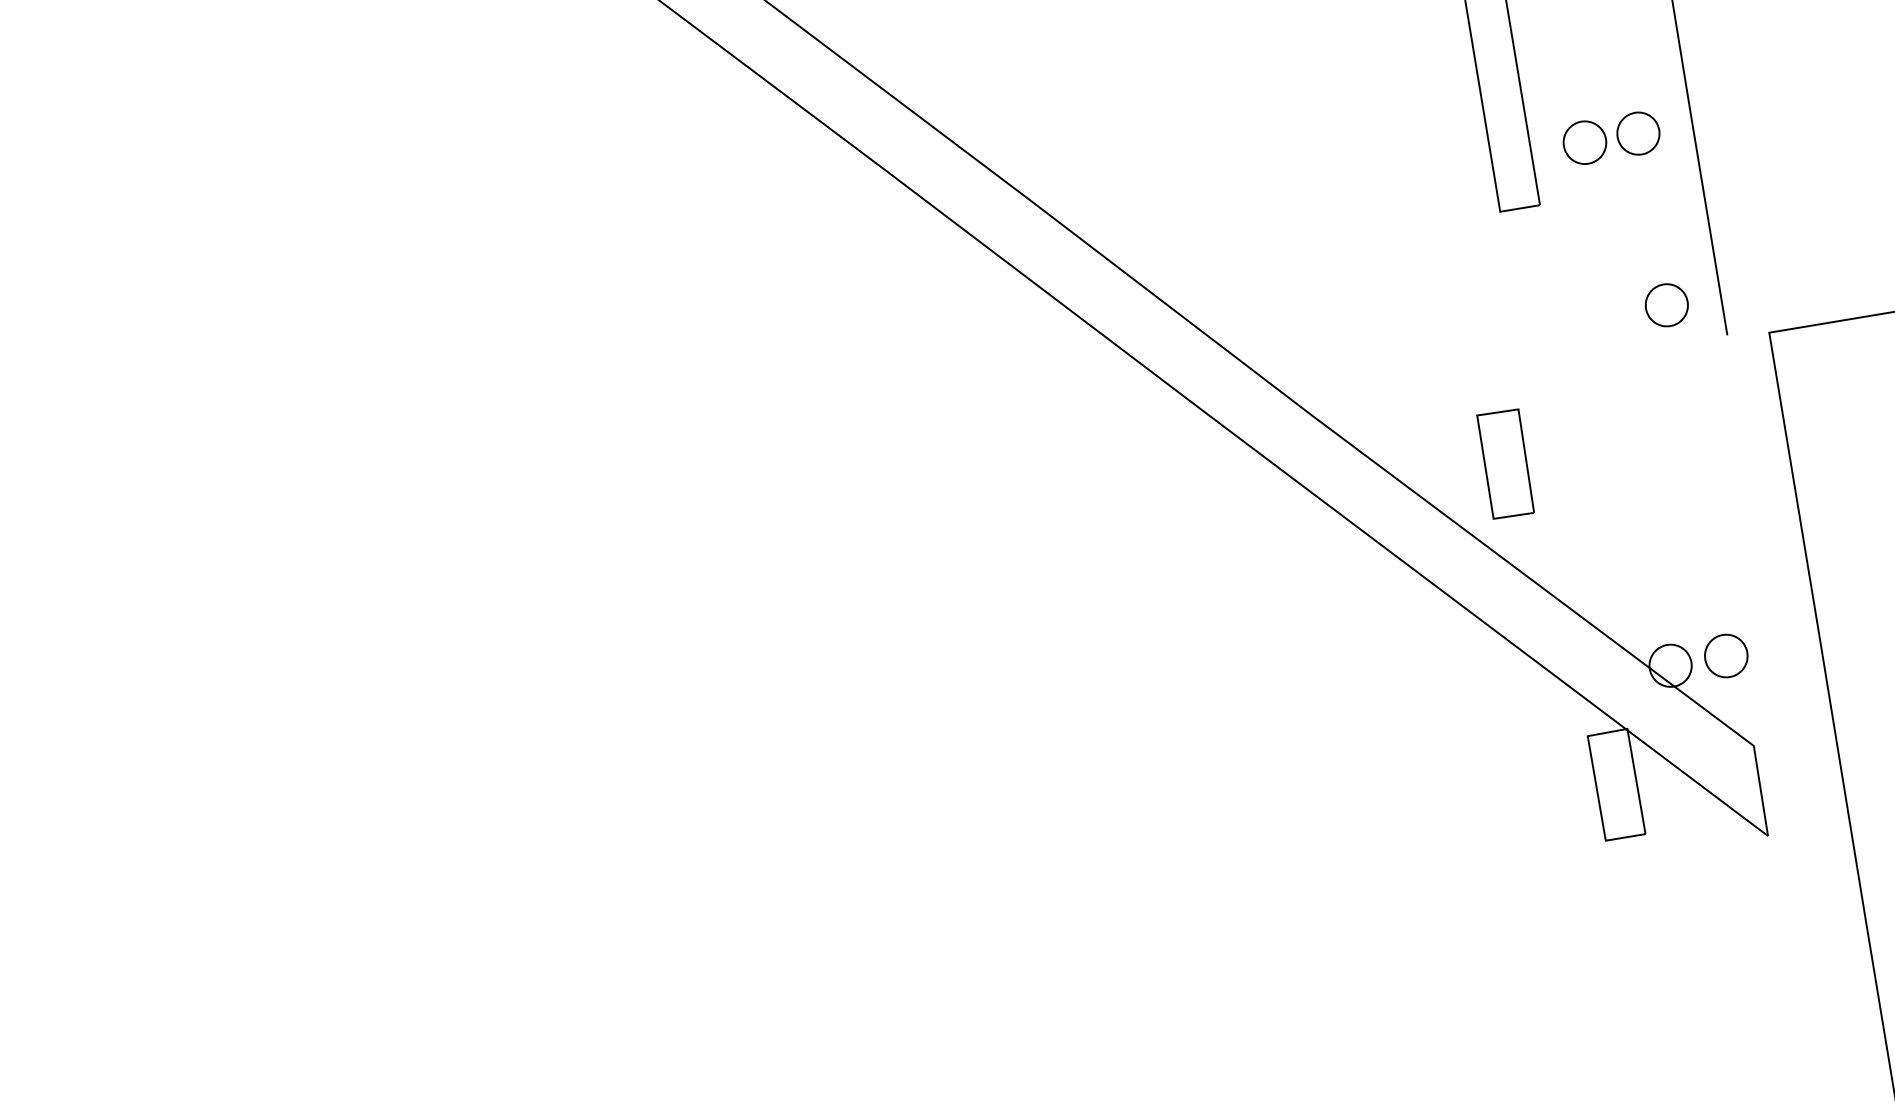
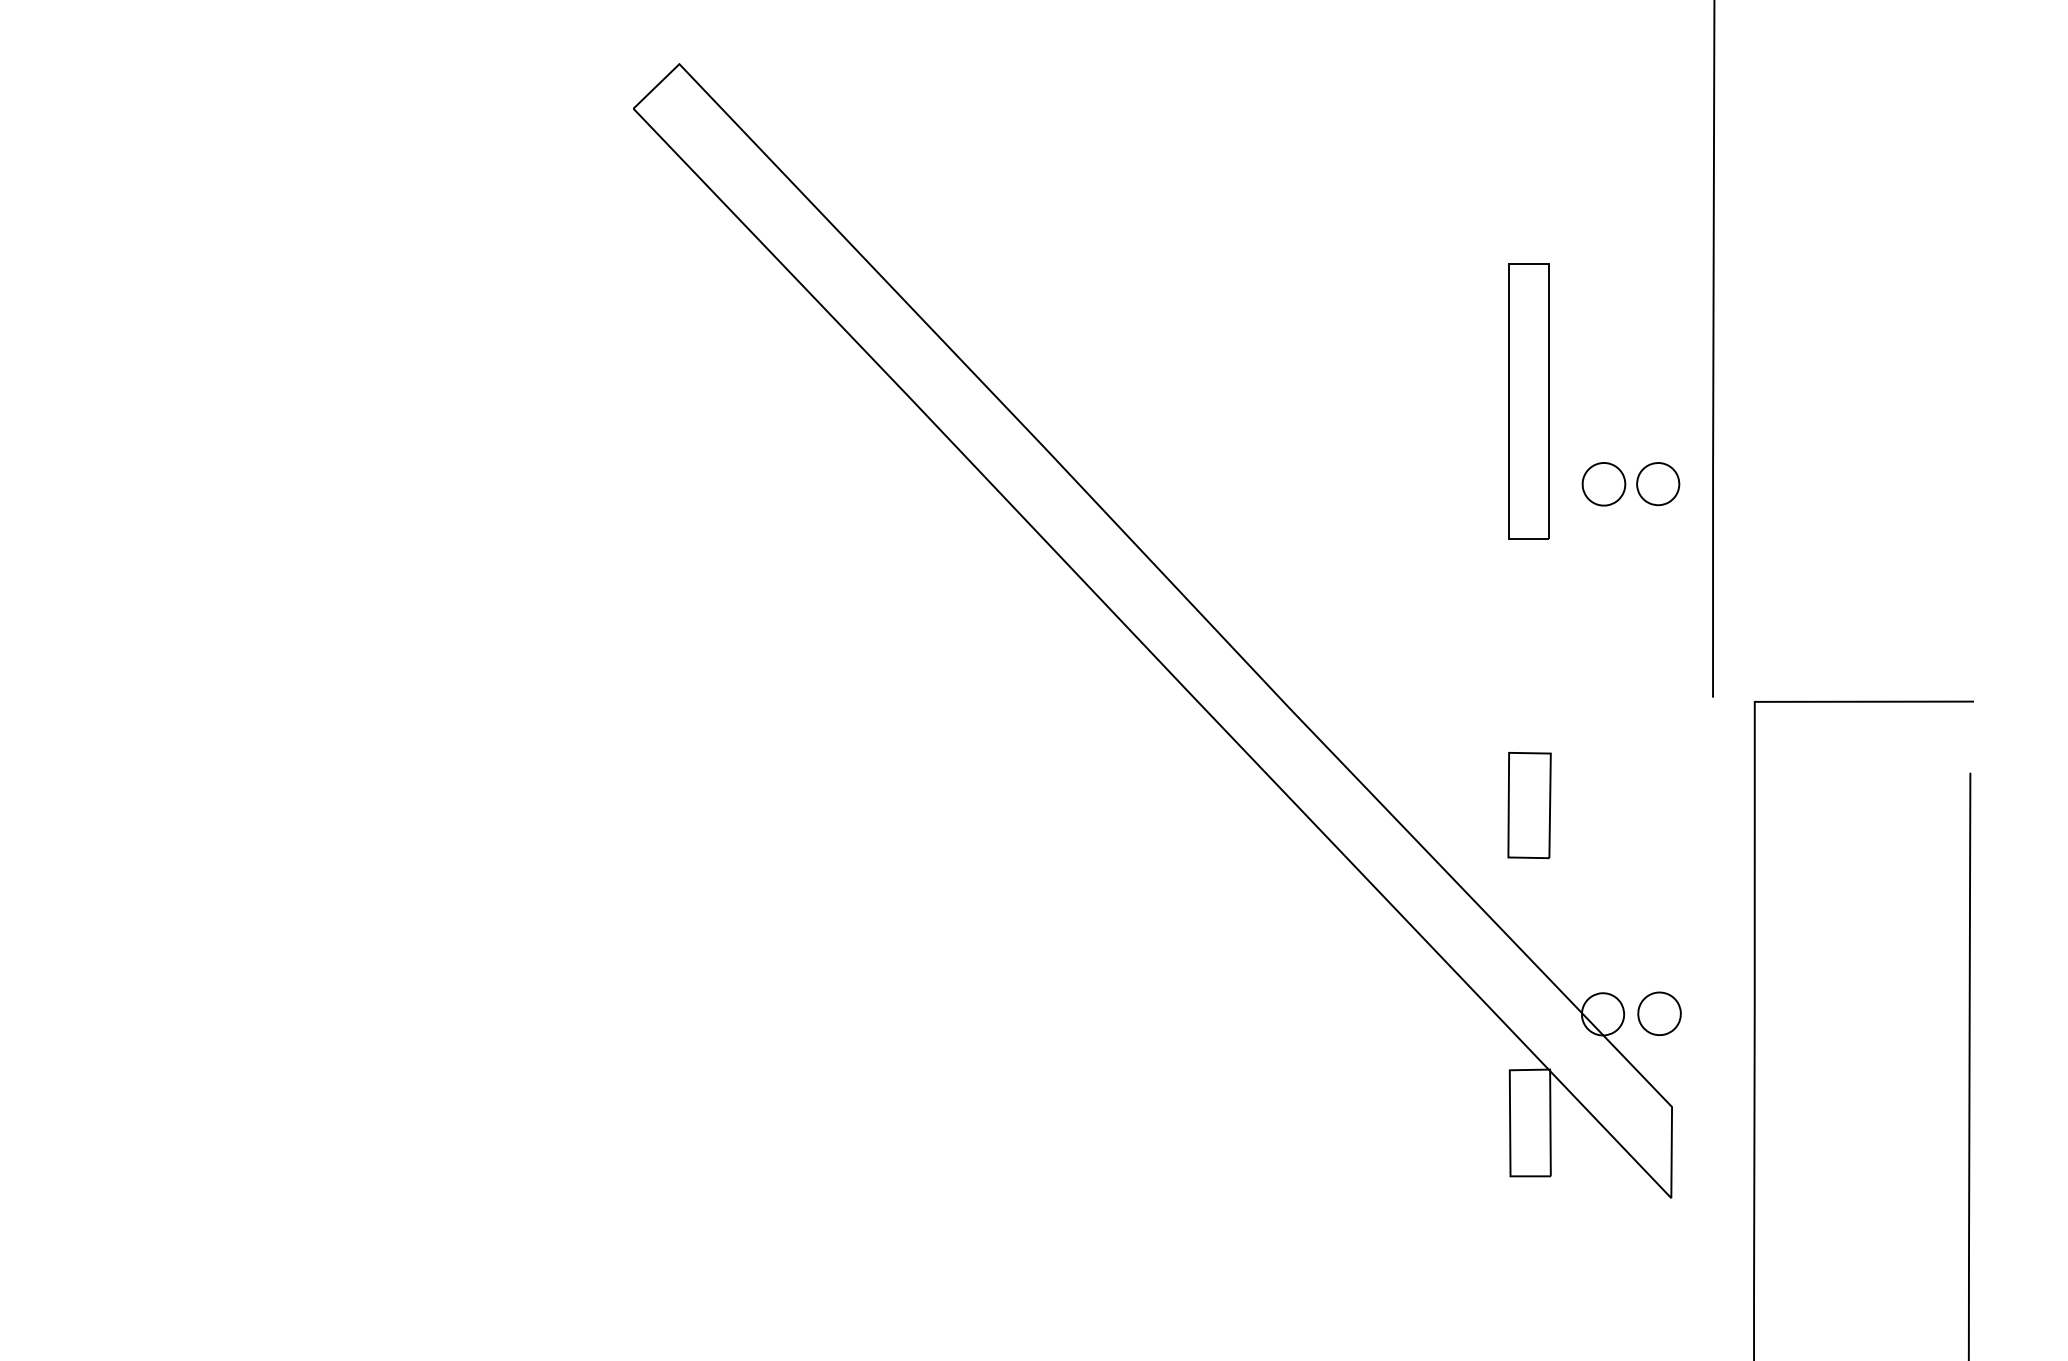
part: (1667, 305) -> (1658, 658), removed
part: (1505, 464) -> (1529, 805), moved

